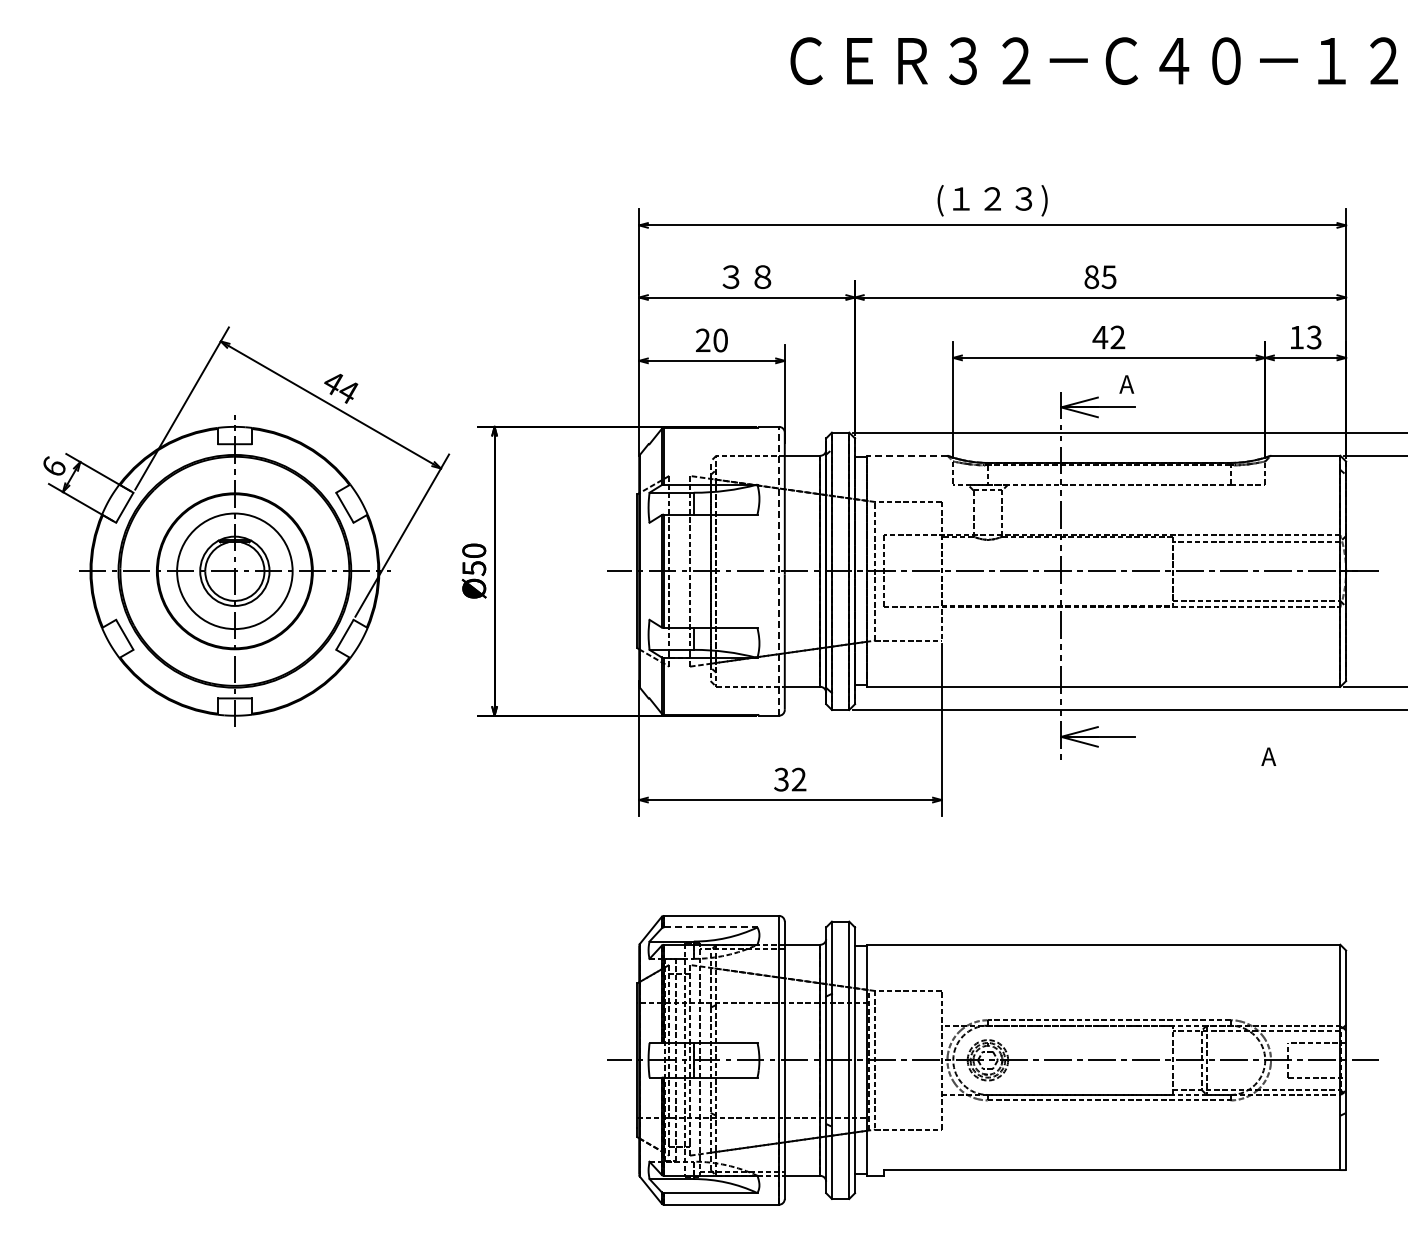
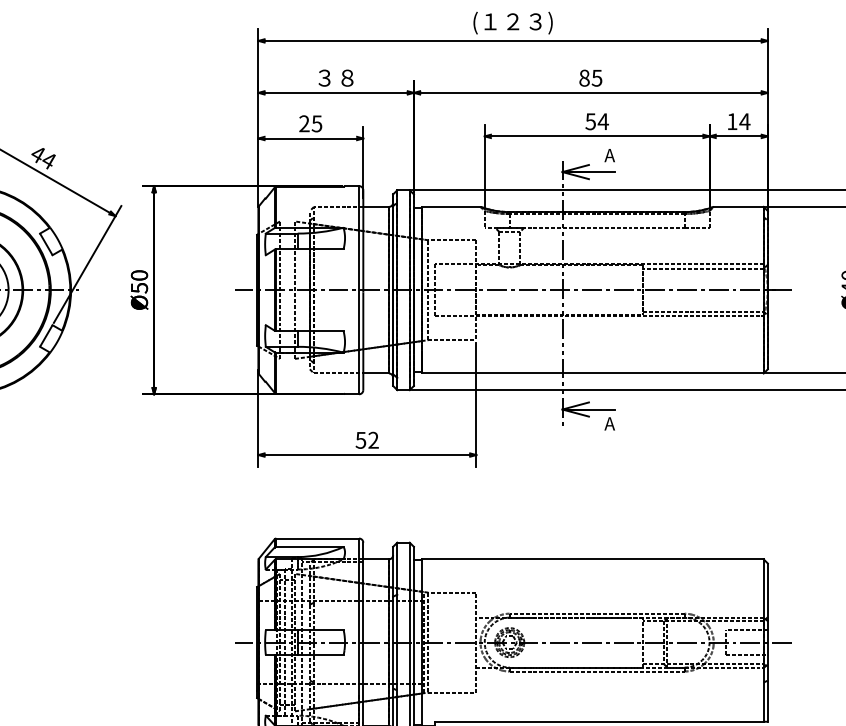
text: (1108, 337) -> (596, 121), 42 -> 54
text: (1314, 337) -> (745, 121), 13 -> 14
text: (720, 340) -> (316, 123), 20 -> 25
line: (906, 455) -> (451, 206), dashed -> solid
line: (779, 570) -> (359, 289), dashed -> solid
text: (1268, 756) -> (609, 423), moved
text: (781, 779) -> (360, 440), 32 -> 52
line: (710, 927) -> (309, 546), dashed -> solid

